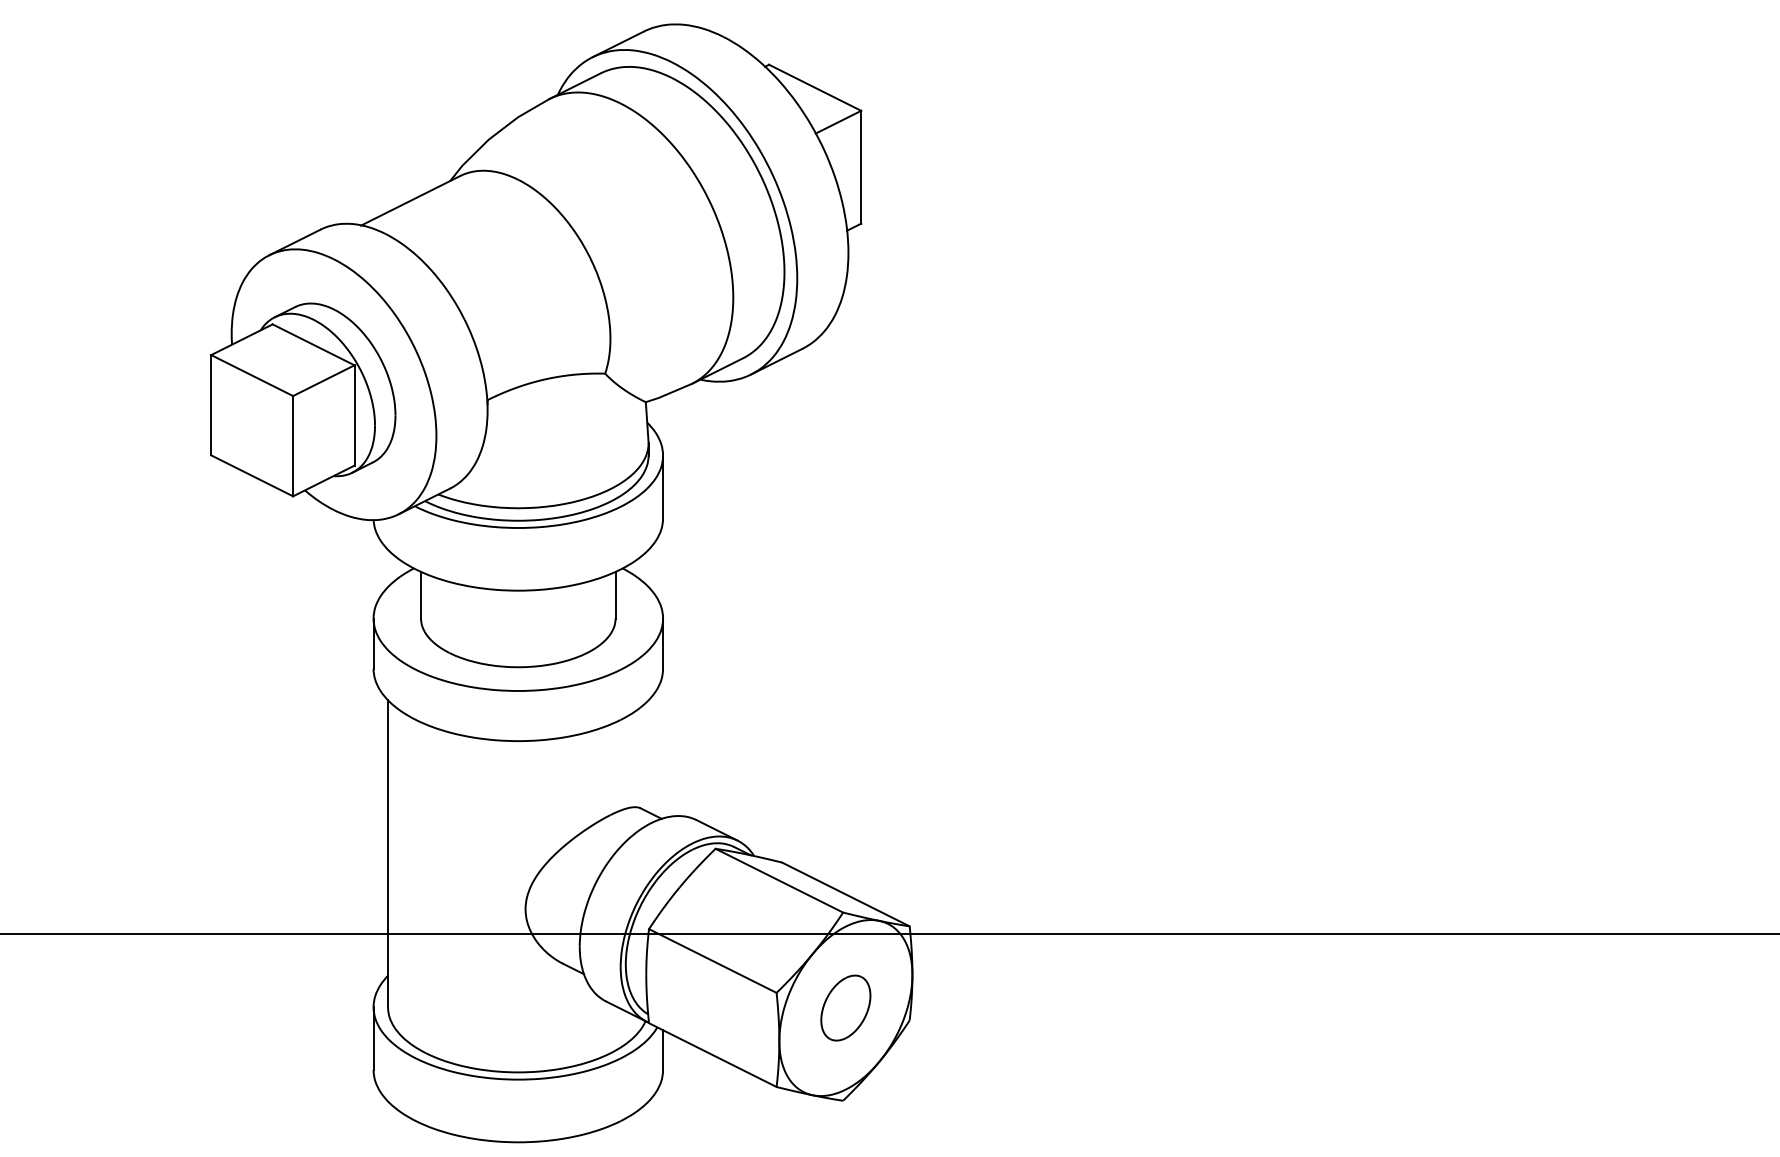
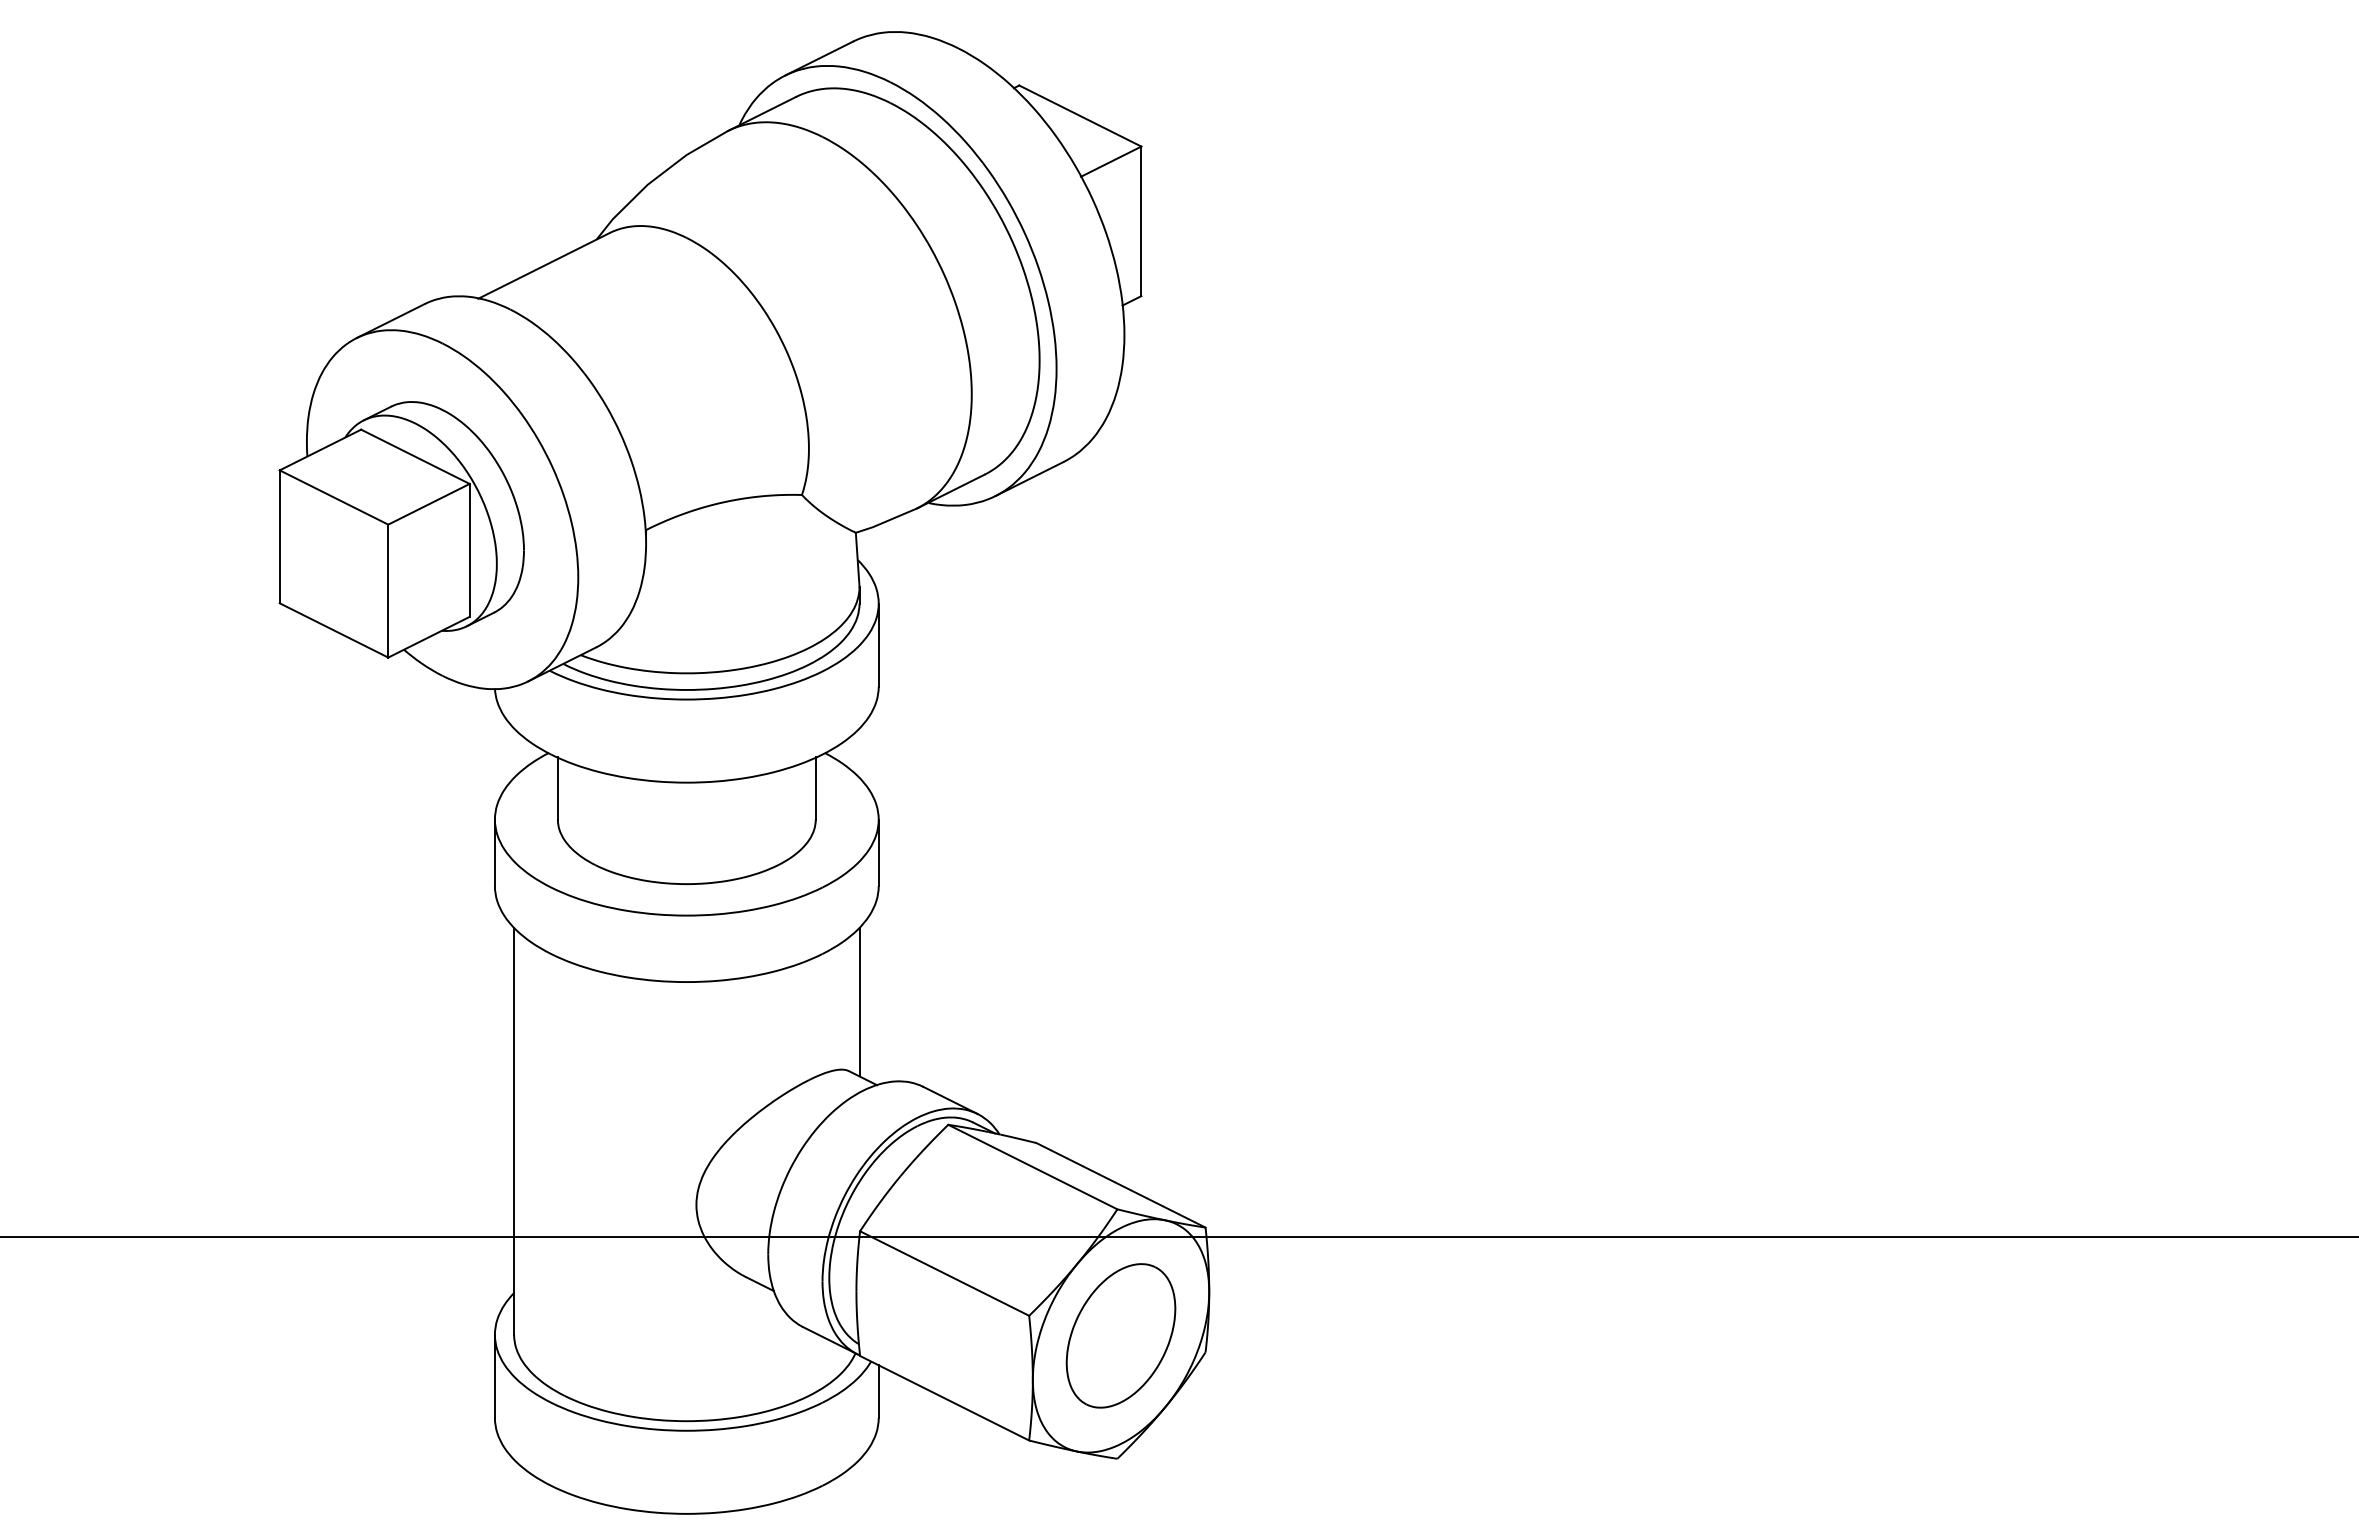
line: (648, 755) -> (859, 1001), added
part: (845, 1007) -> (1120, 1335), size x1.67

